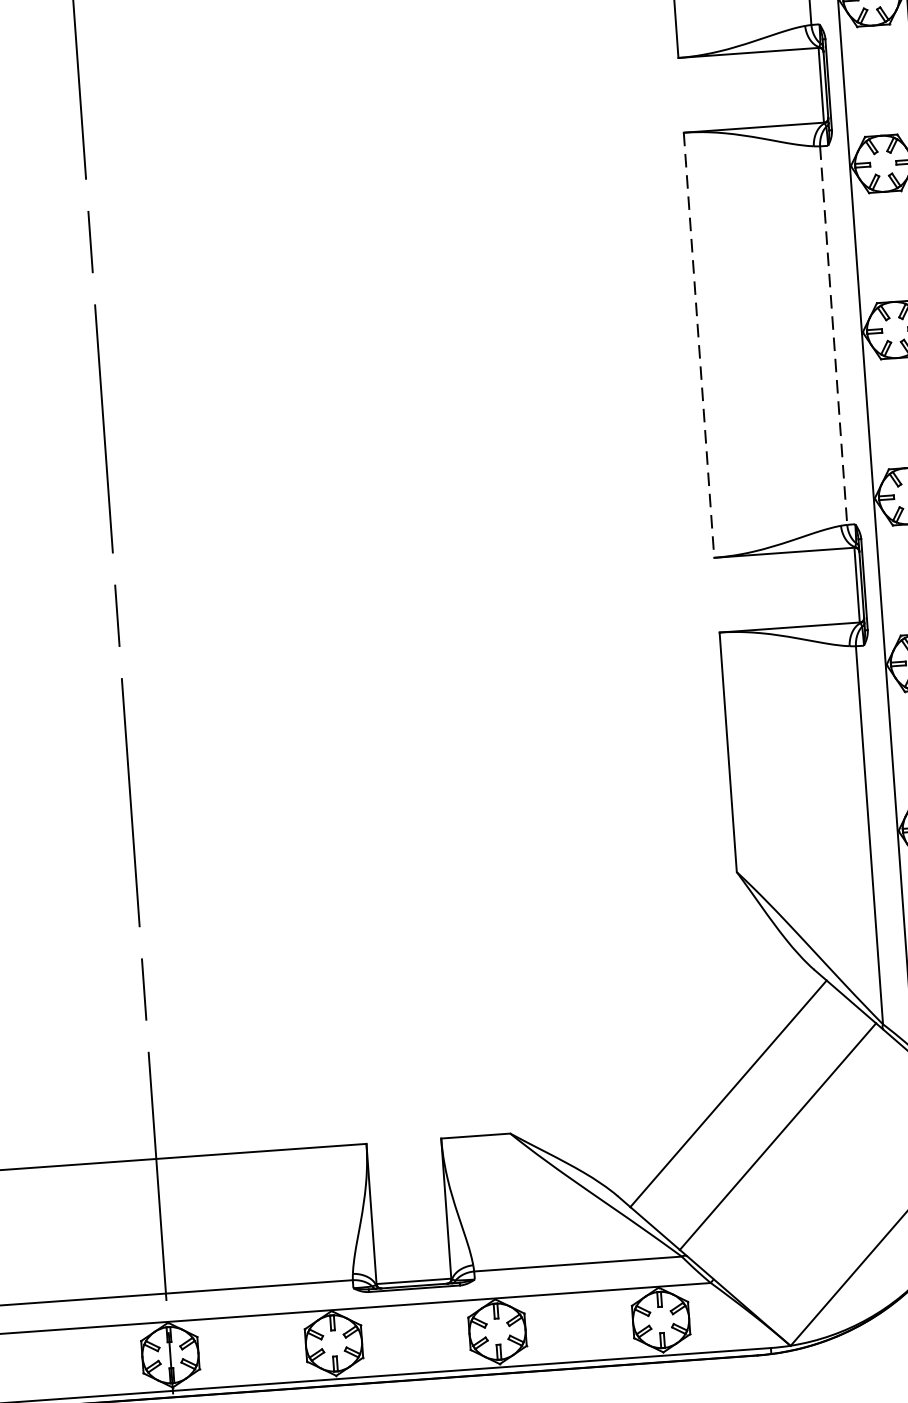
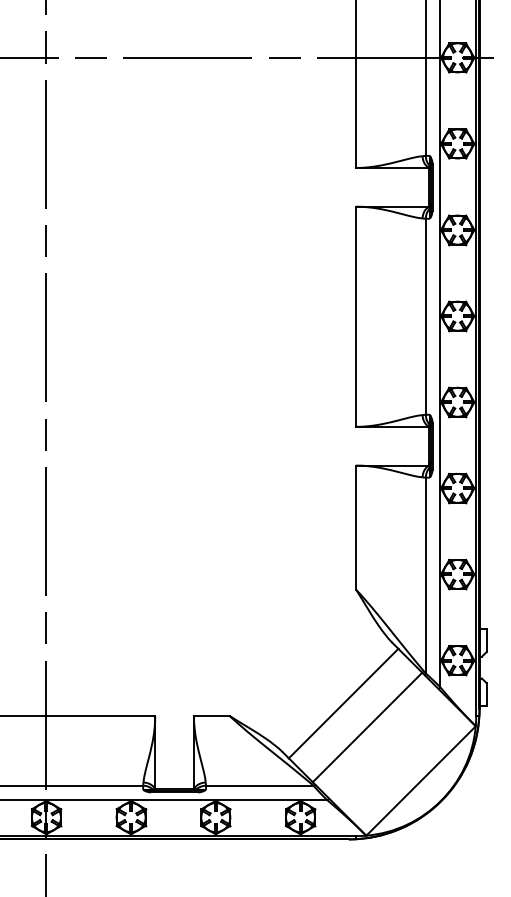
line: (833, 337) -> (425, 317), dashed -> solid
line: (699, 346) -> (356, 317), dashed -> solid

